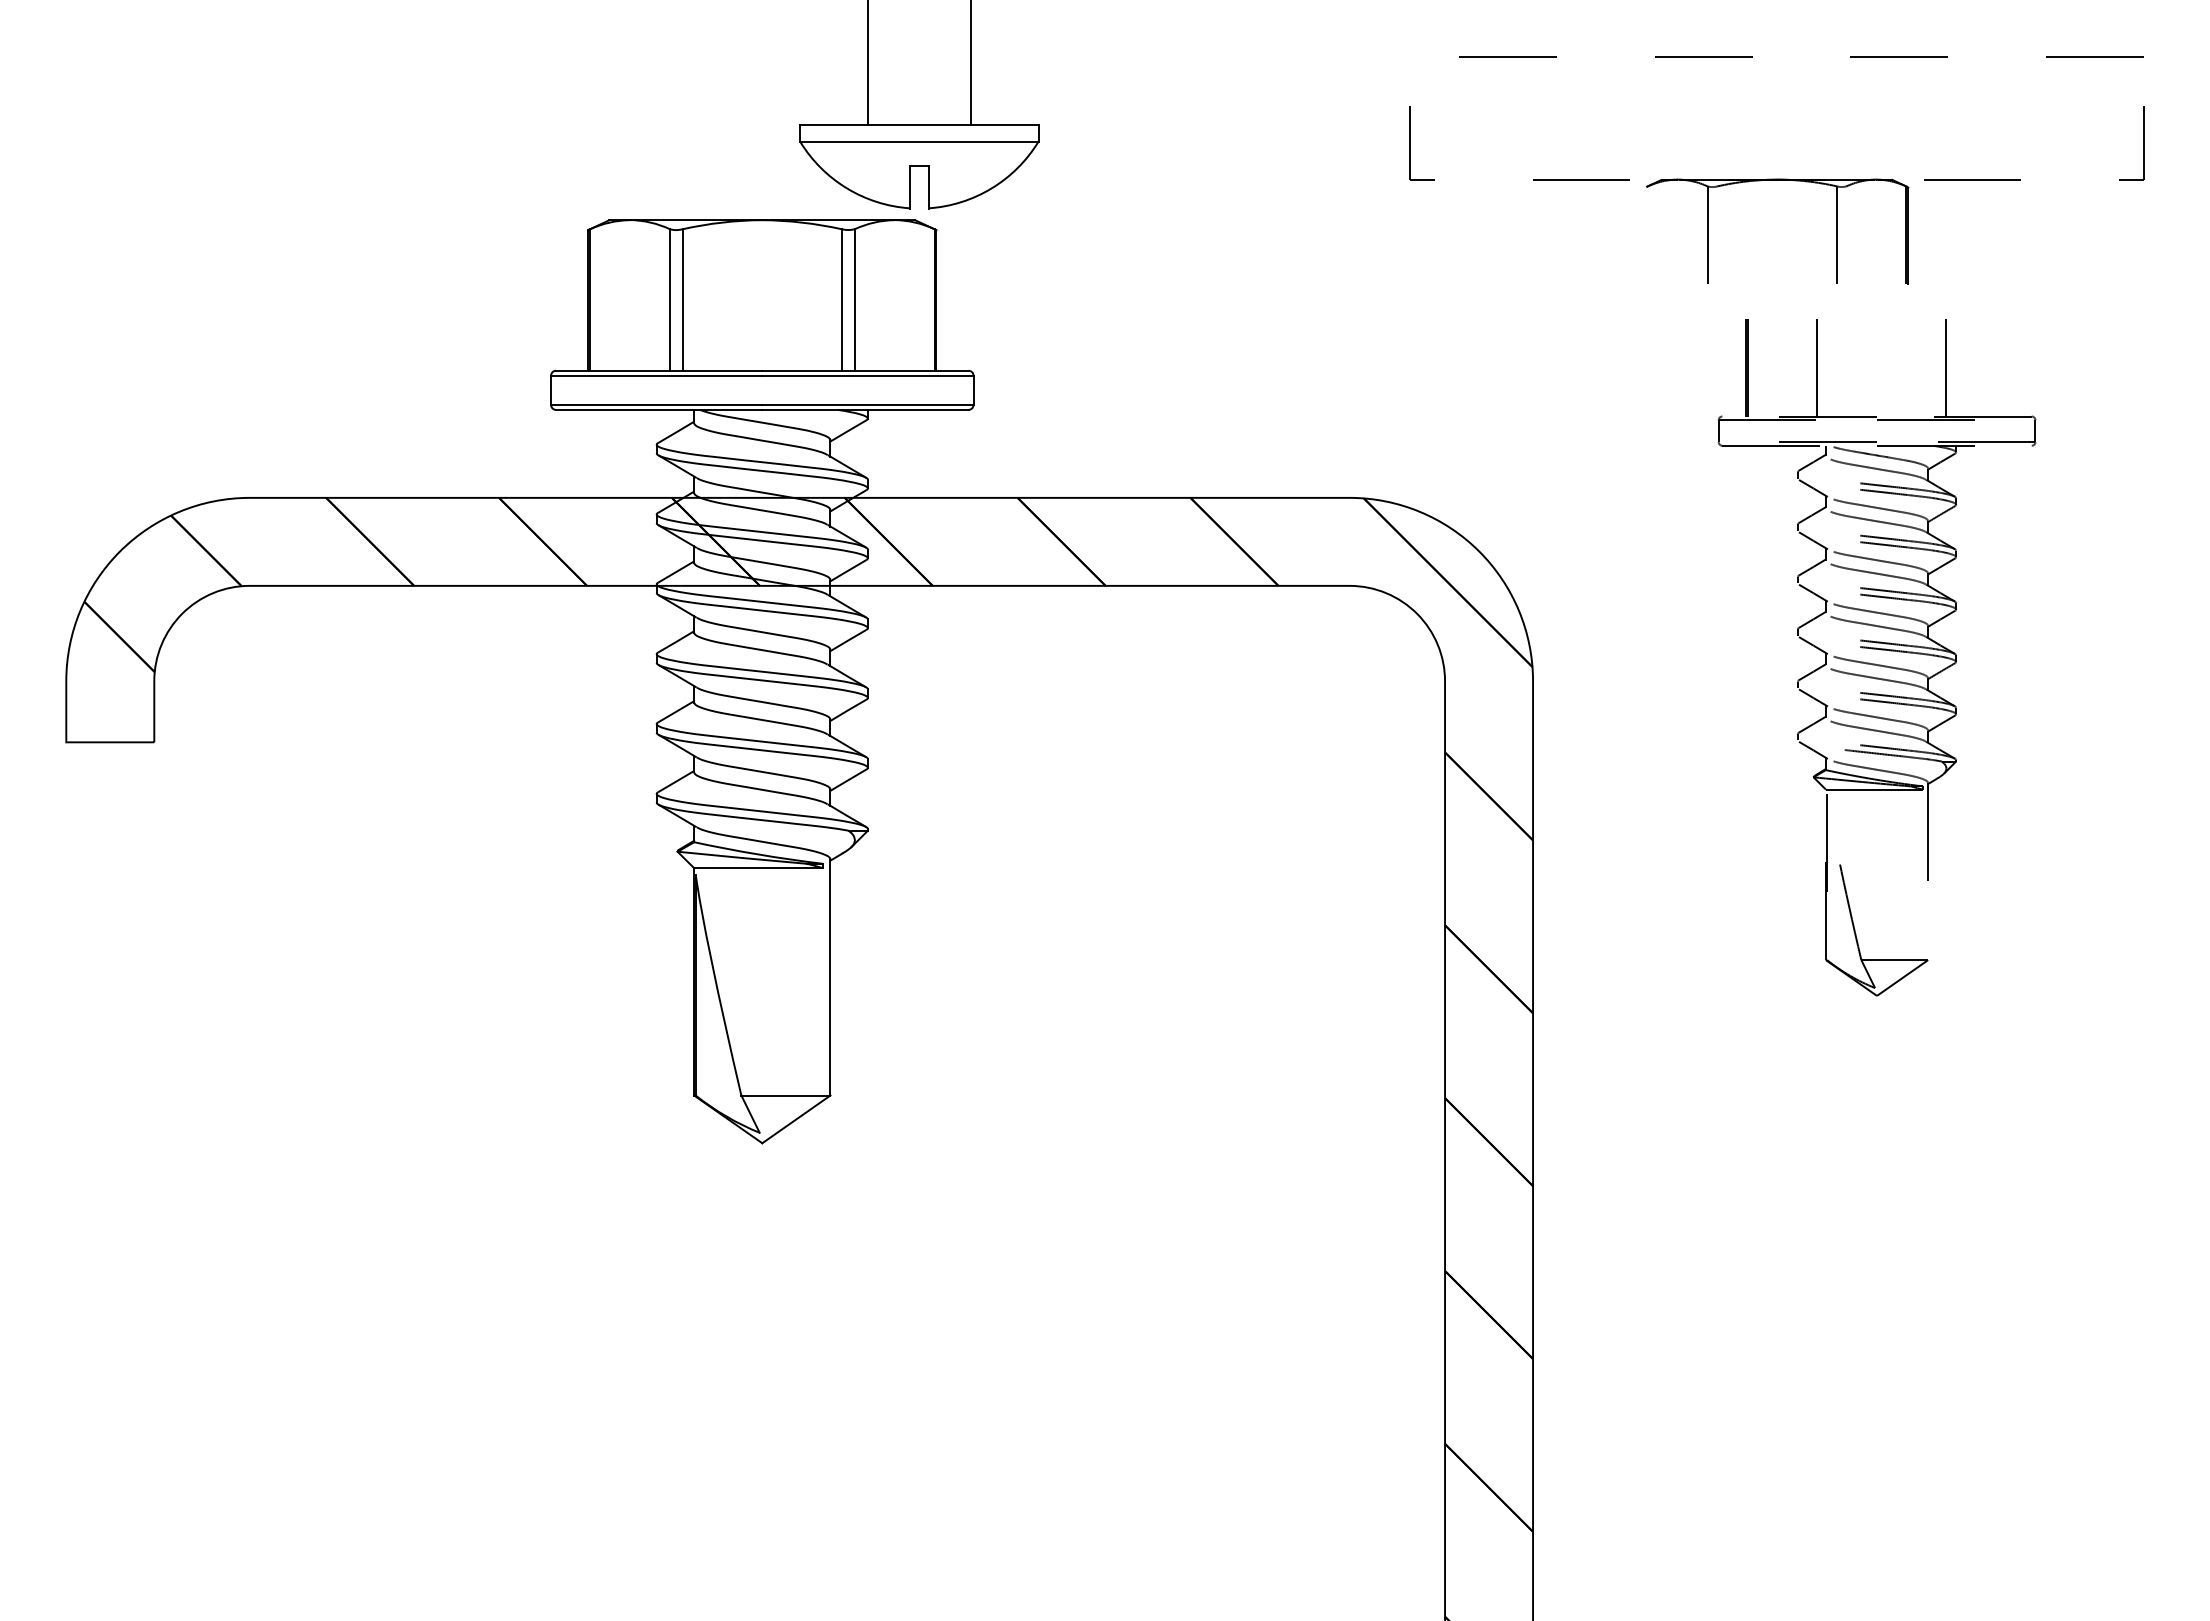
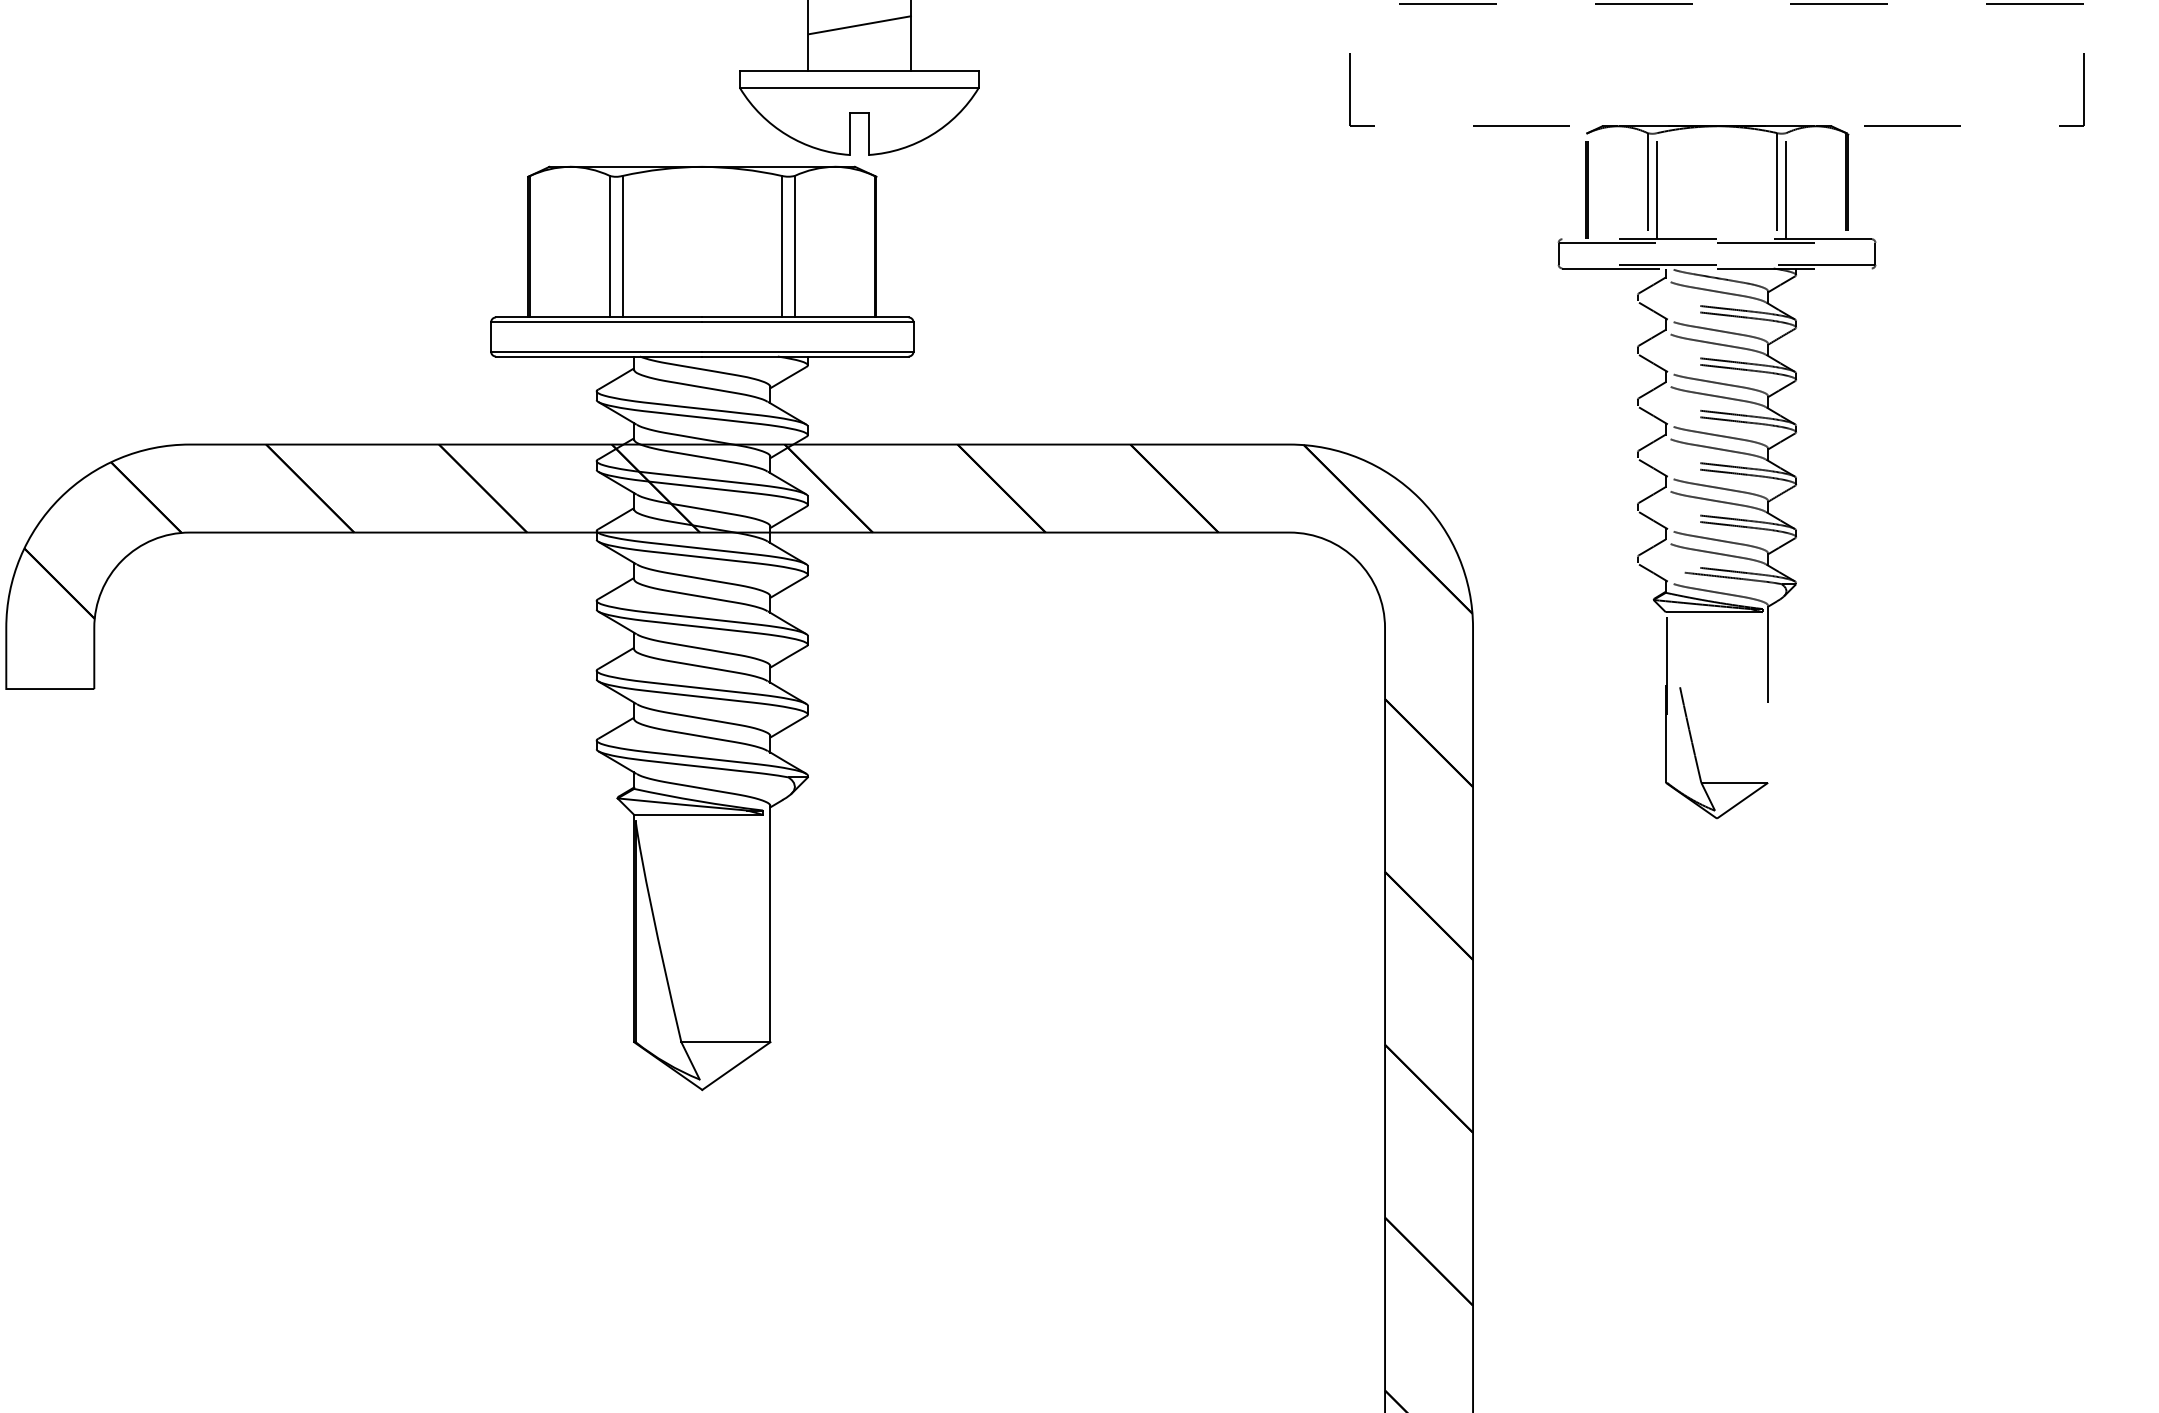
line: (919, 78) -> (859, 25), added
part: (1875, 663) -> (1715, 486), moved

